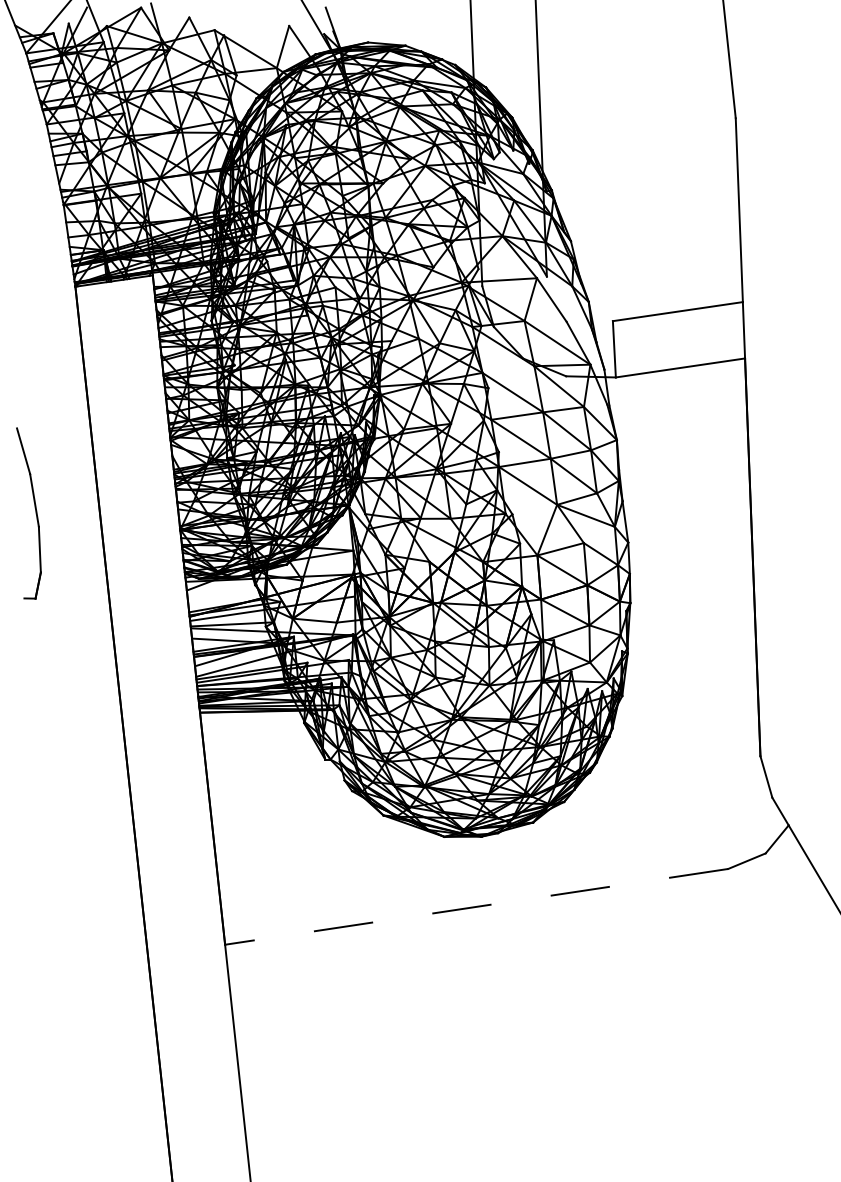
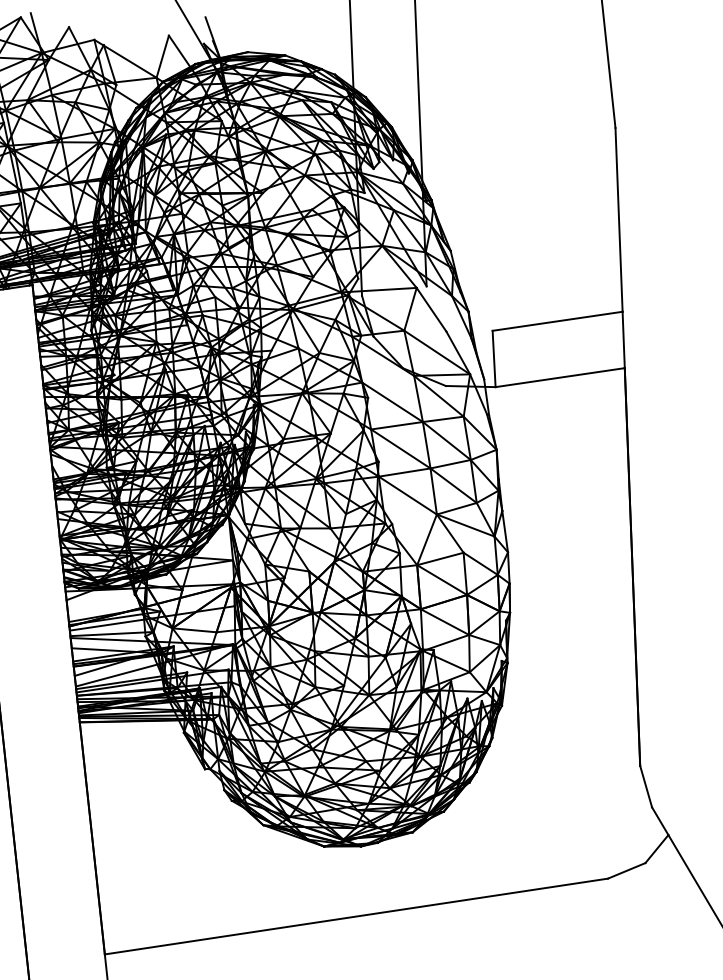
line: (476, 906) -> (356, 916), dashed -> solid

